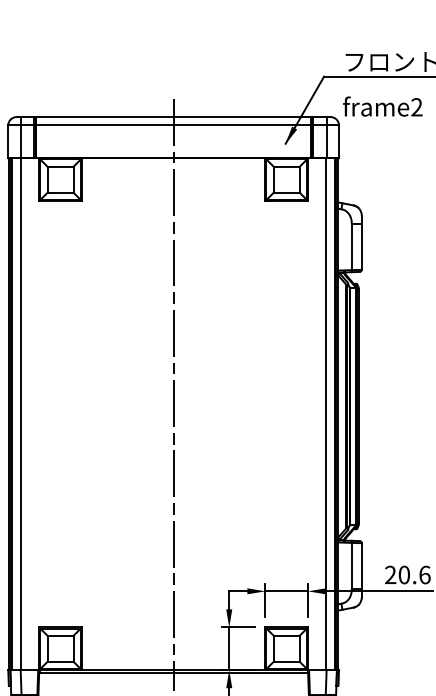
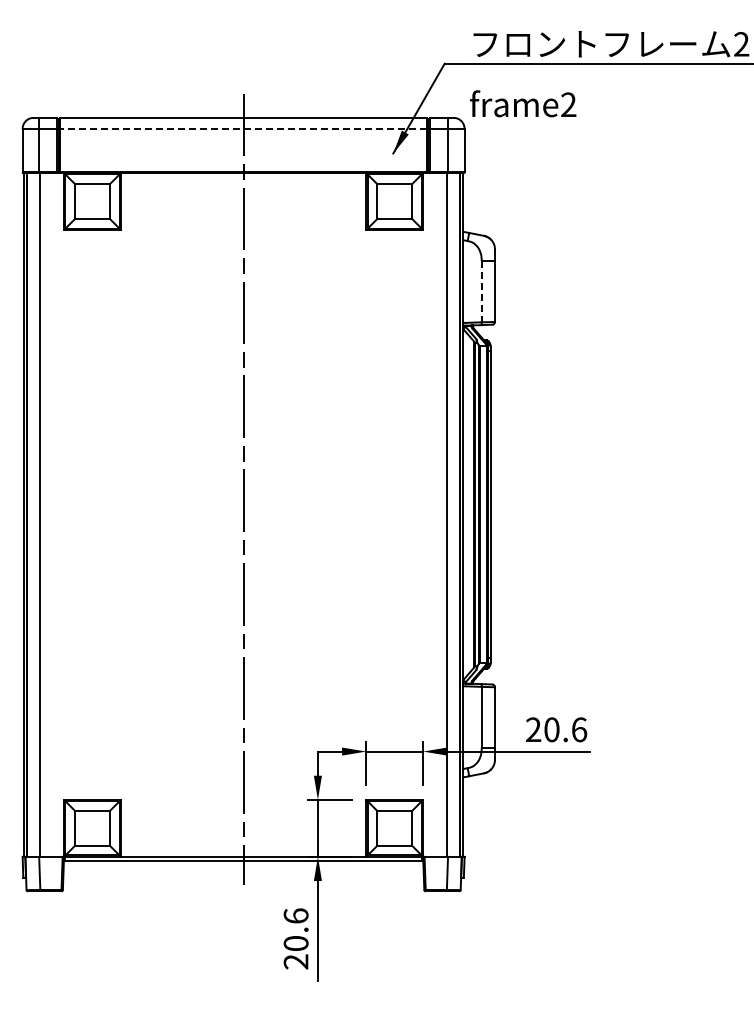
line: (173, 125) -> (243, 128), solid -> dashed
line: (351, 247) -> (481, 291), solid -> dashed

